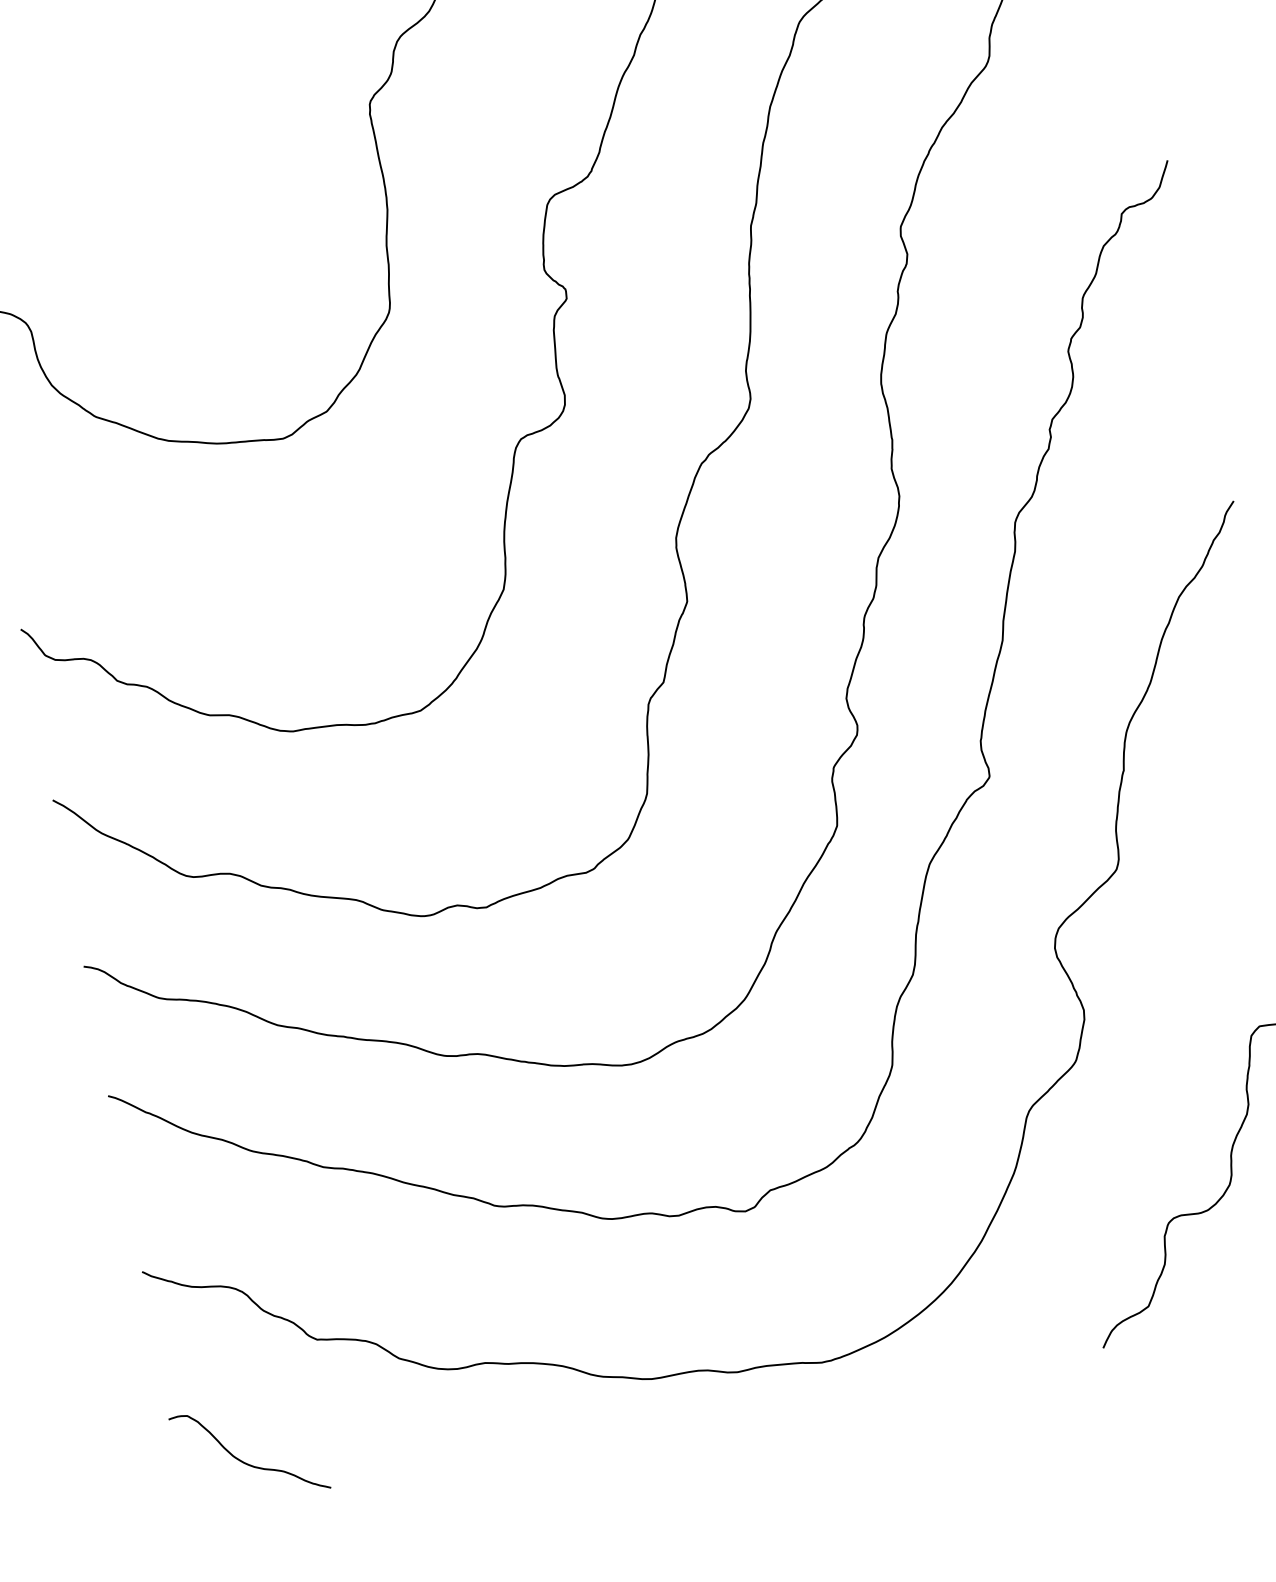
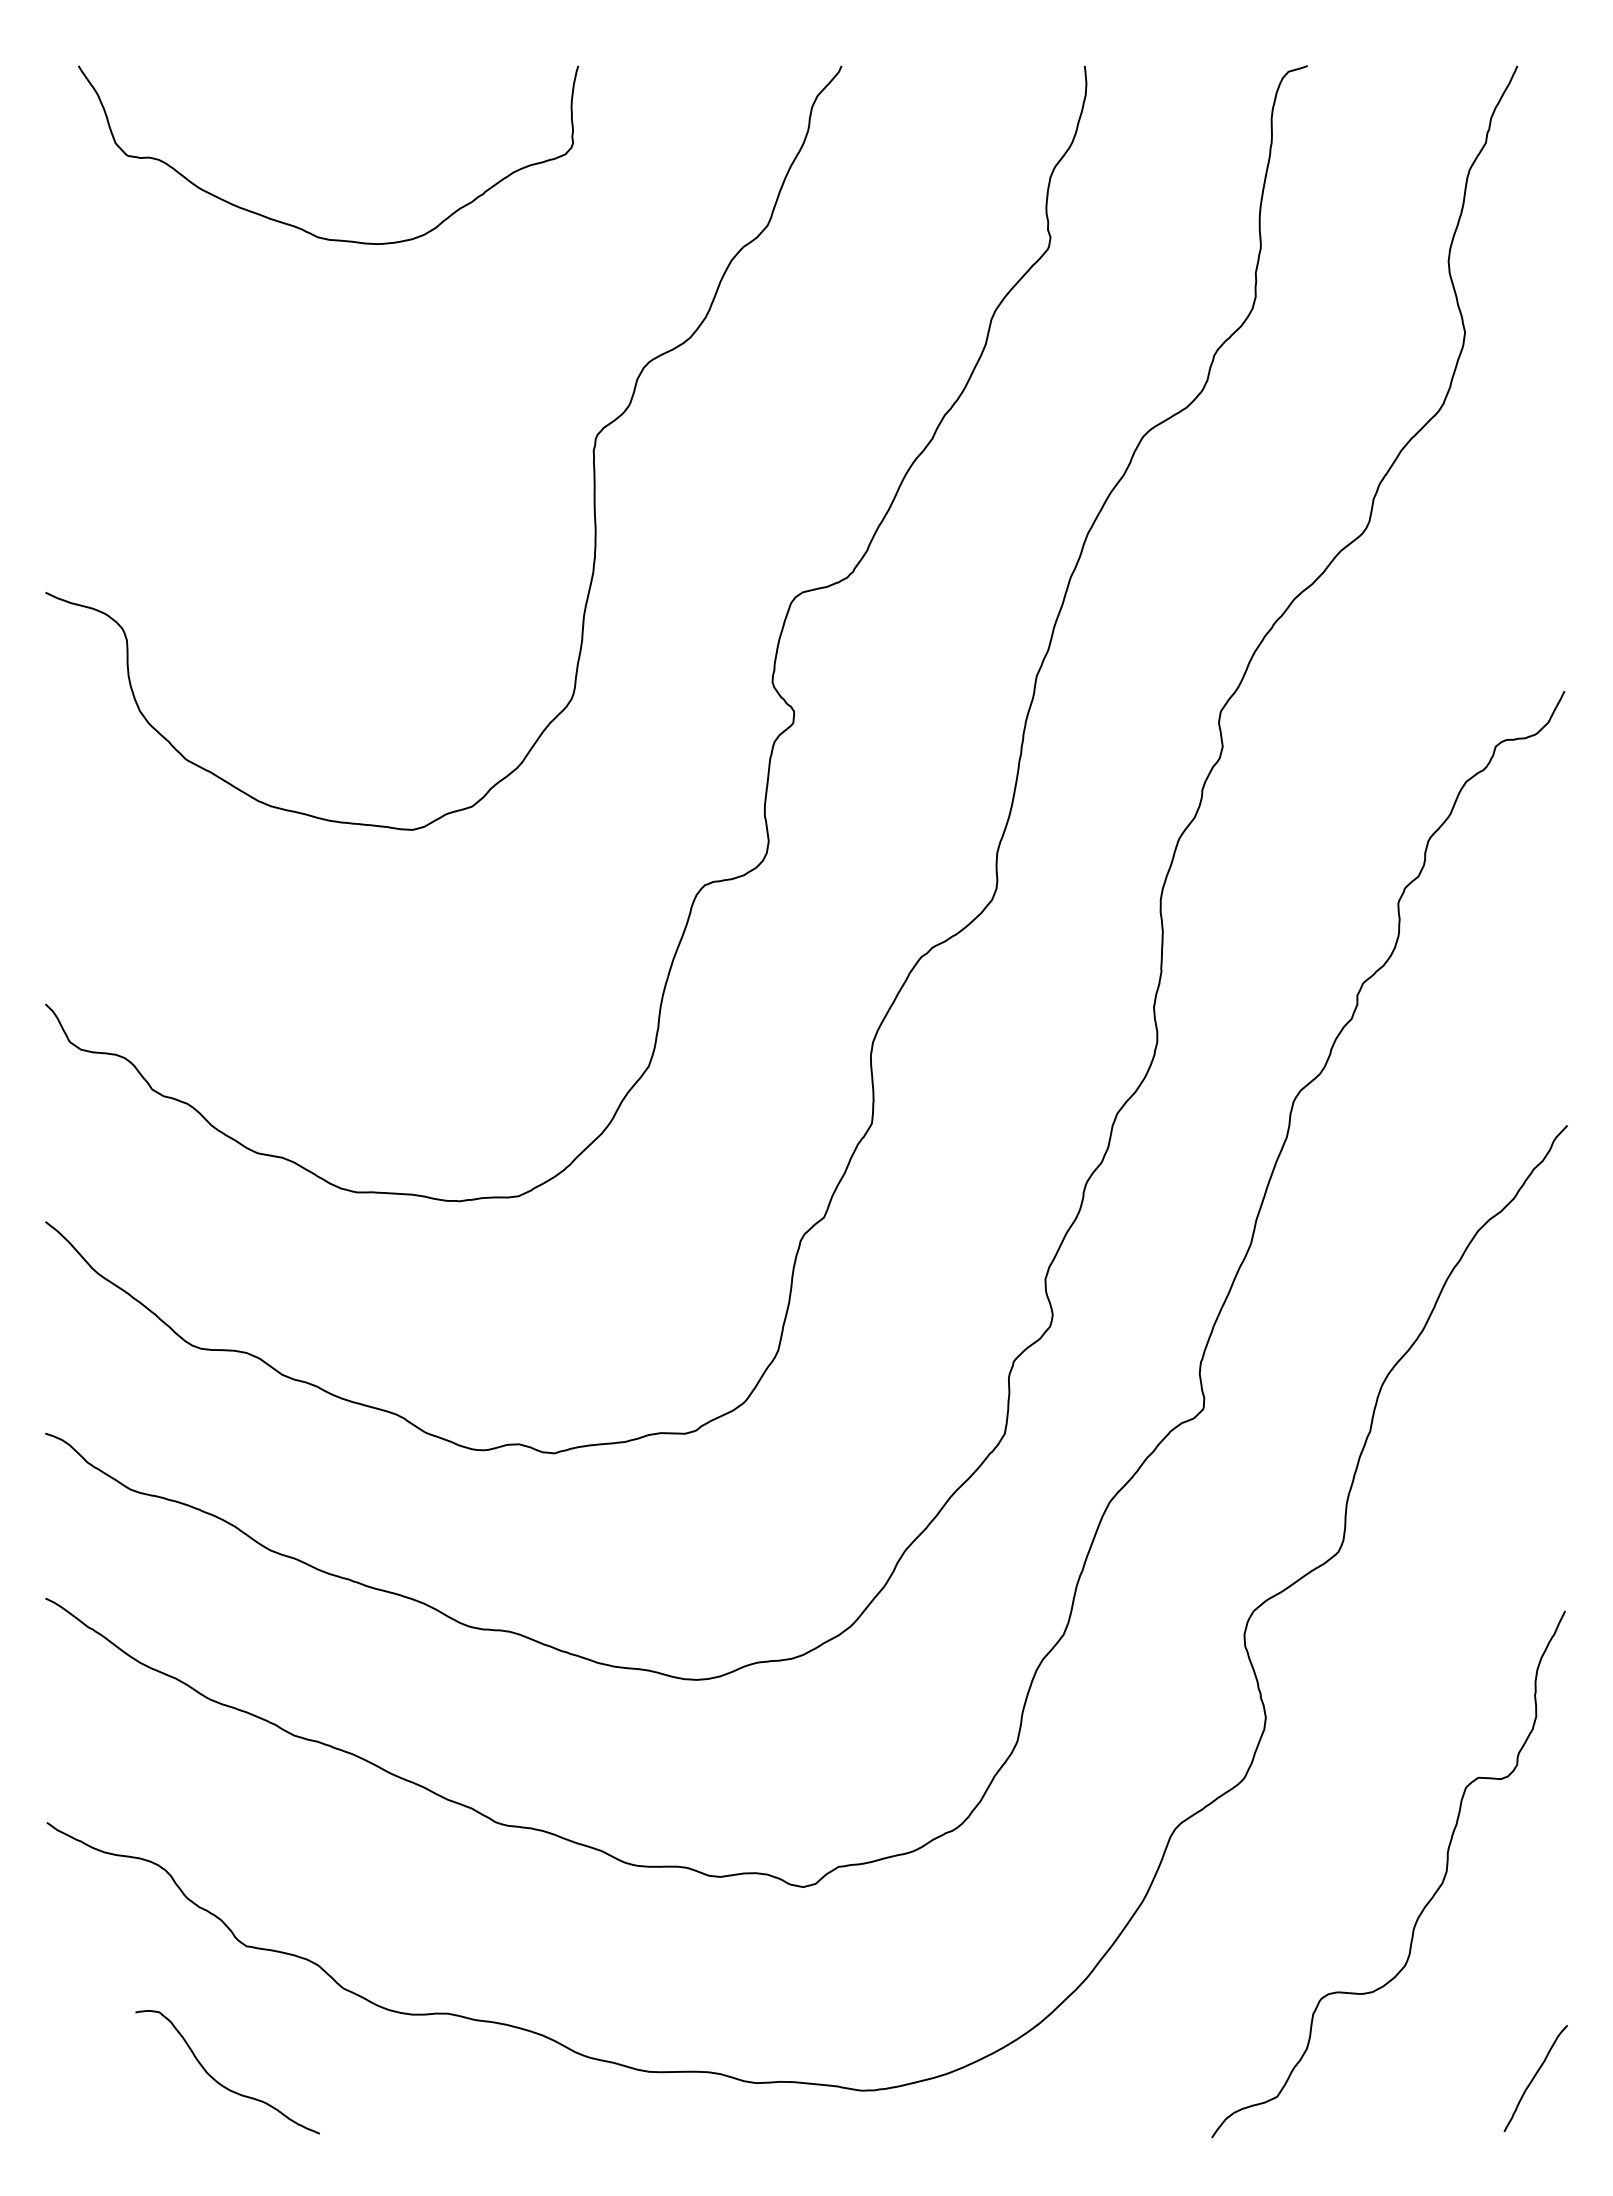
curve: (243, 1461) -> (218, 2081), moved

